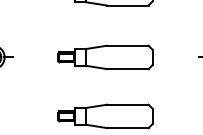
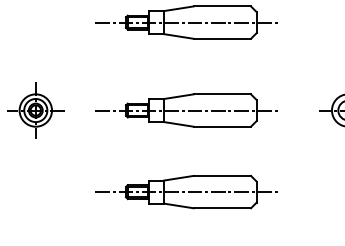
line: (102, 57) -> (187, 110), added
line: (102, 116) -> (187, 192), added

